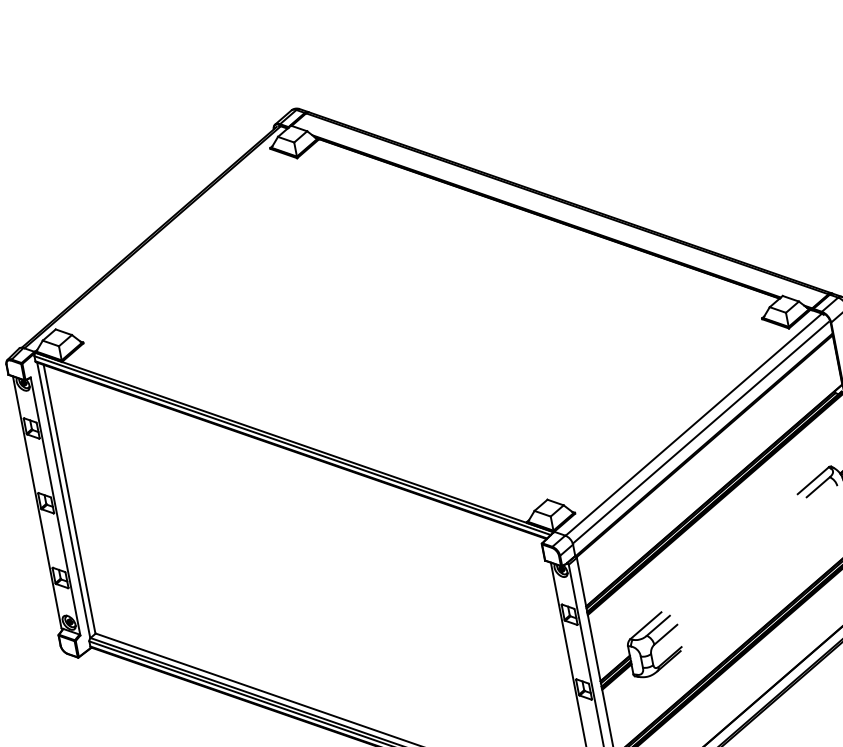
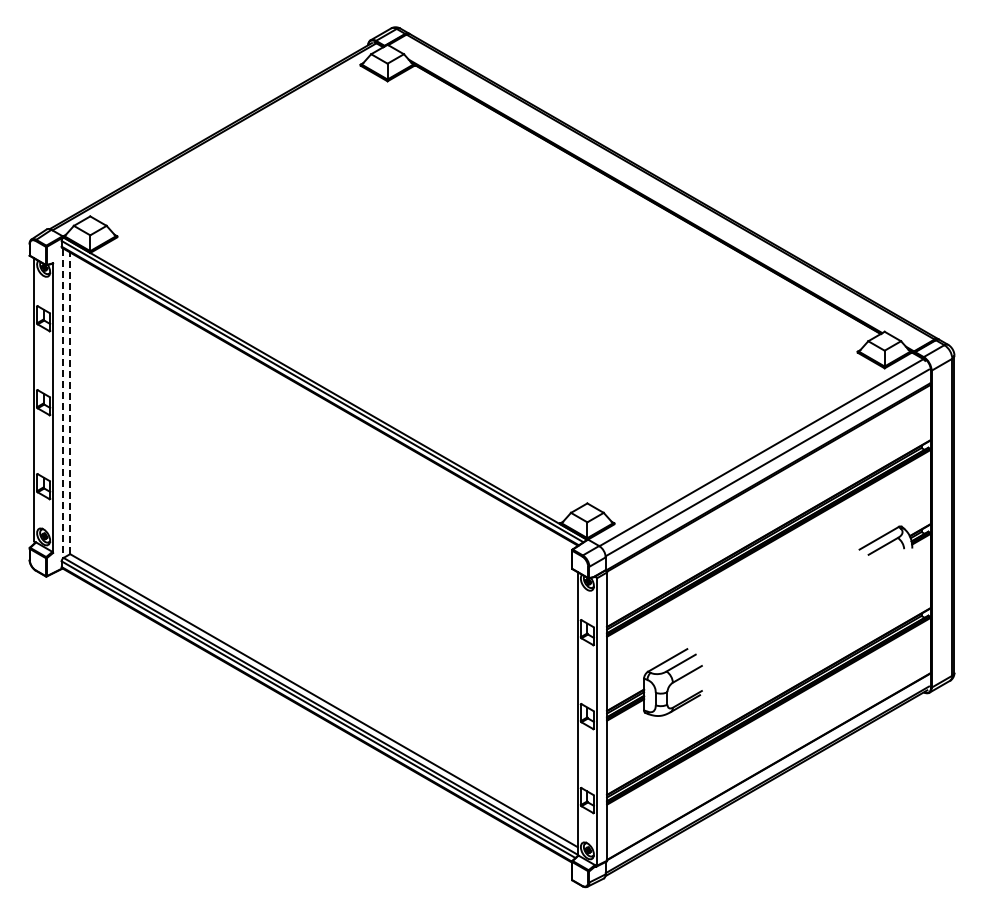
line: (69, 498) -> (69, 402), solid -> dashed
line: (63, 500) -> (63, 403), solid -> dashed

